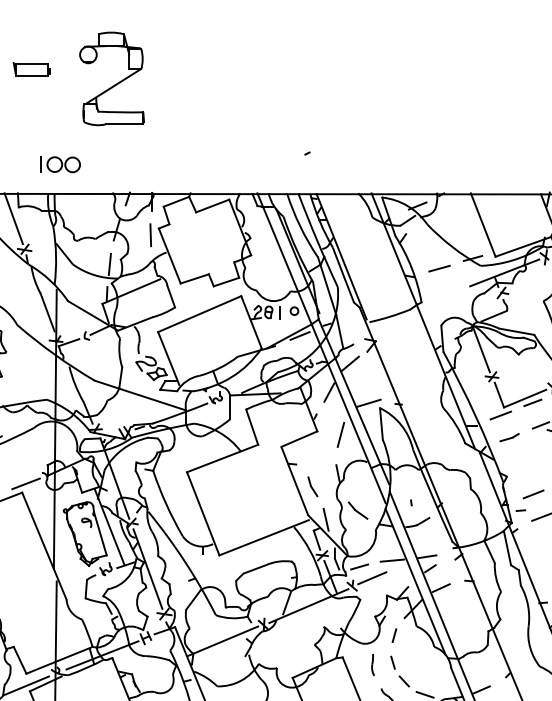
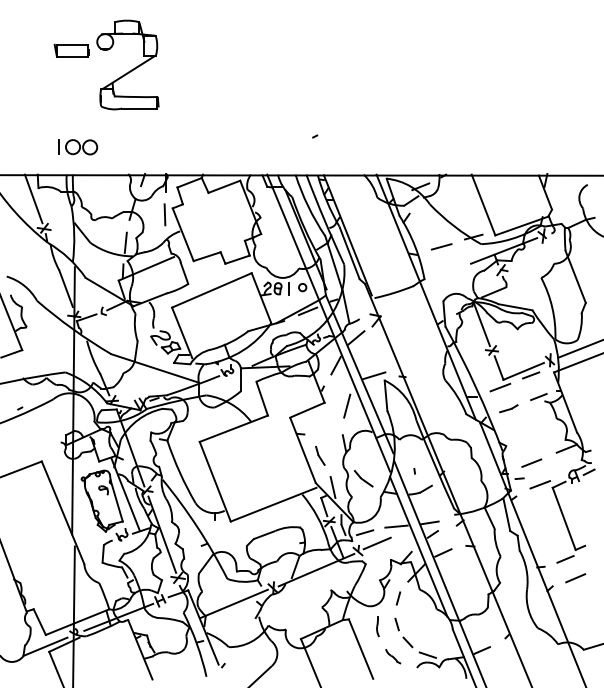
part: (31, 68) -> (71, 50), moved
line: (26, 484) -> (45, 453), removed

